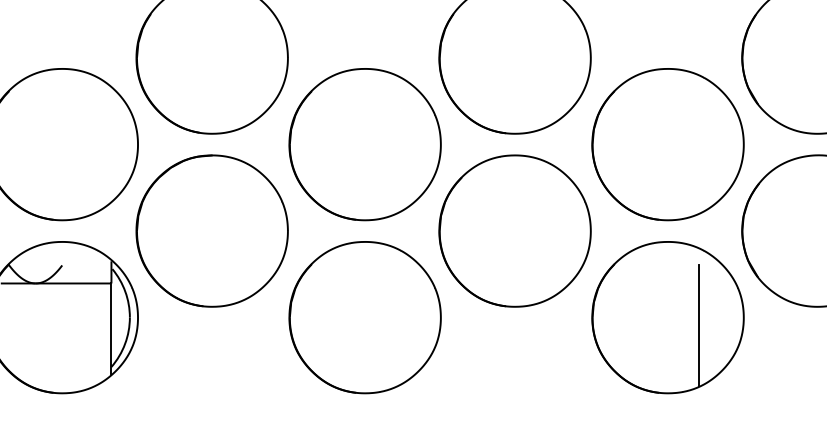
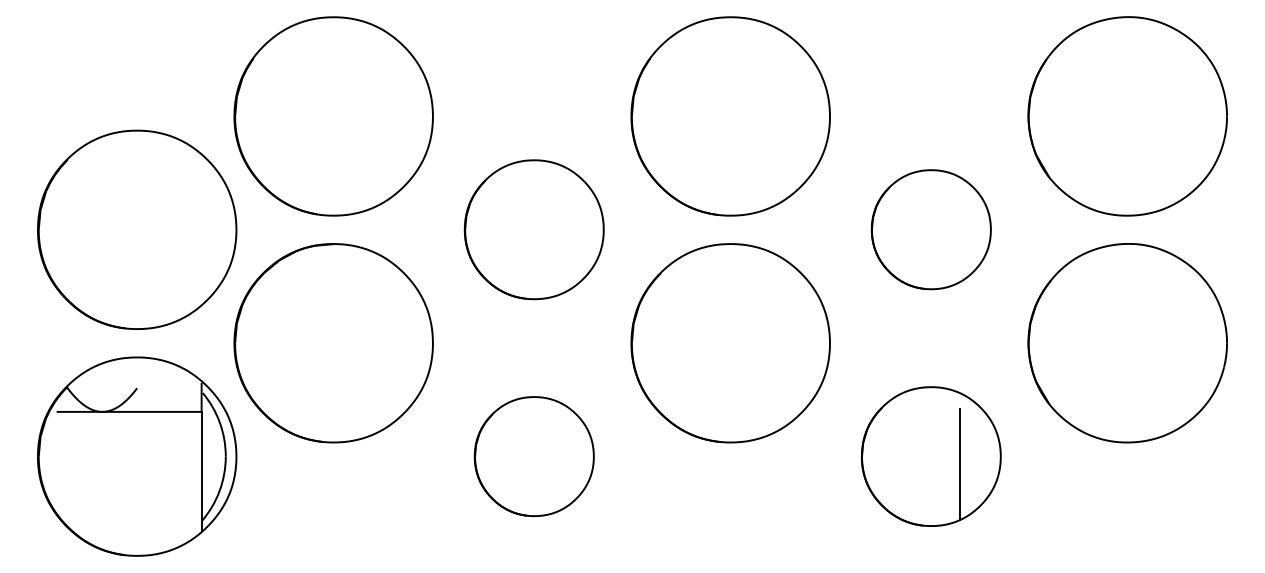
part: (365, 144) -> (534, 229), size x0.7
part: (668, 144) -> (931, 229), size x0.6
part: (365, 317) -> (534, 456), size x0.6
part: (668, 317) -> (931, 456), size x0.7

